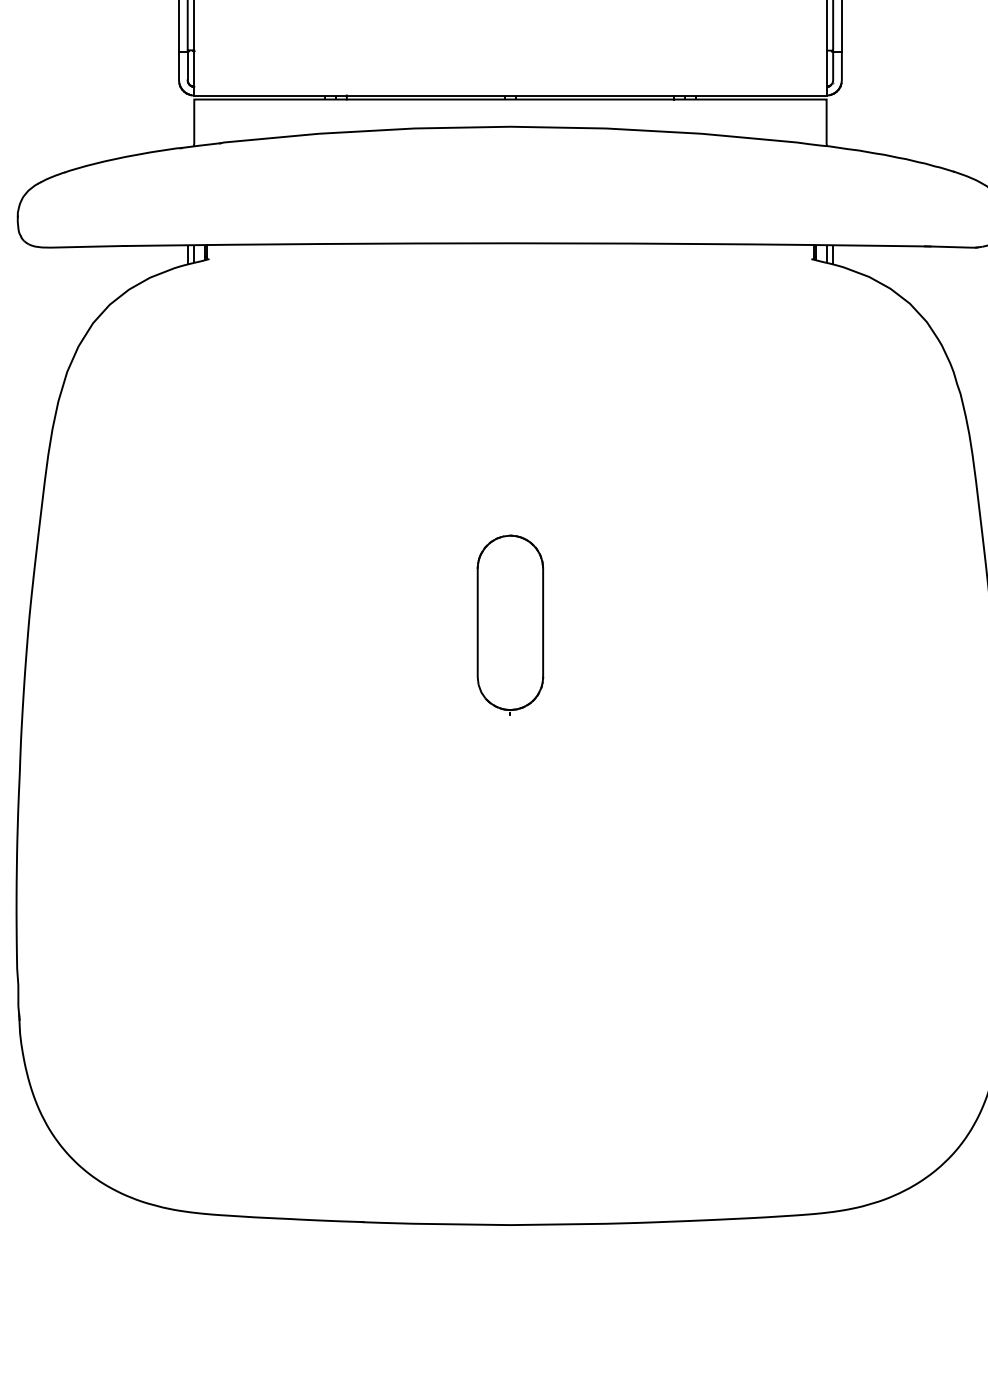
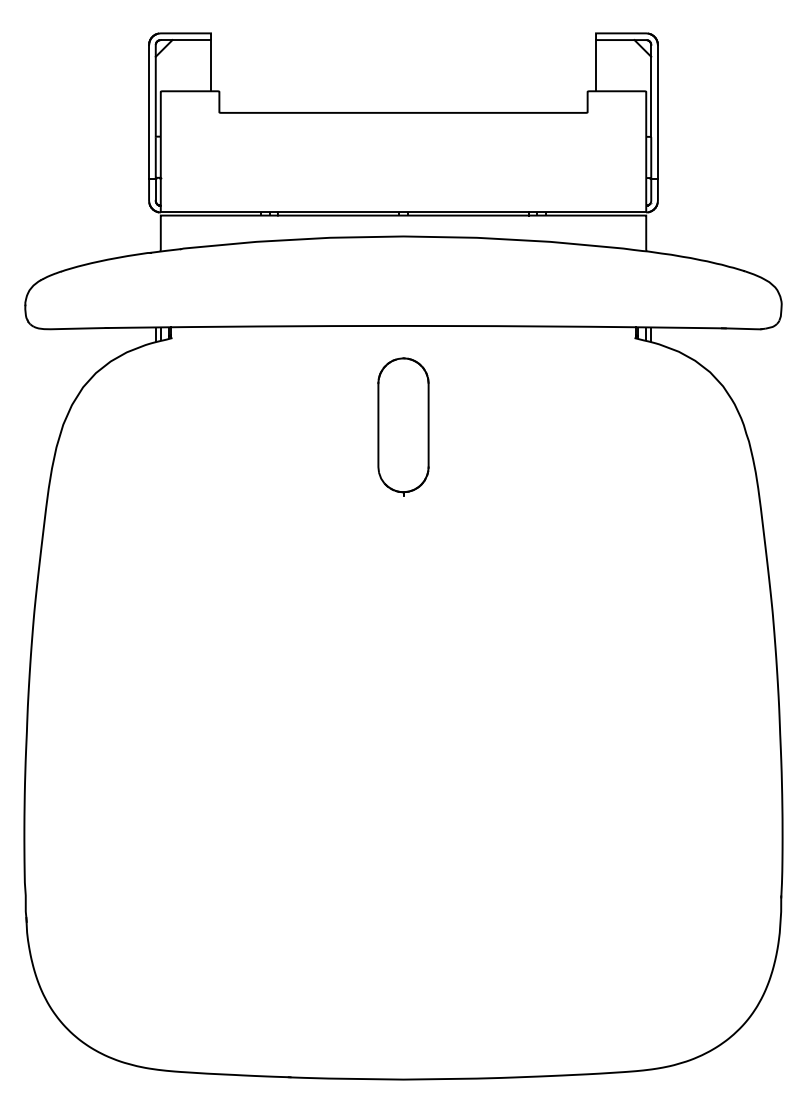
part: (510, 624) -> (403, 426), moved

